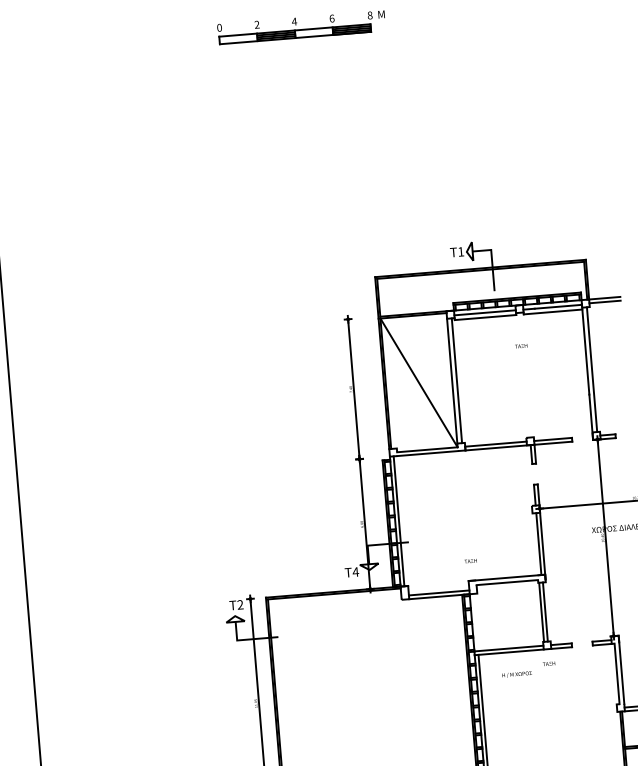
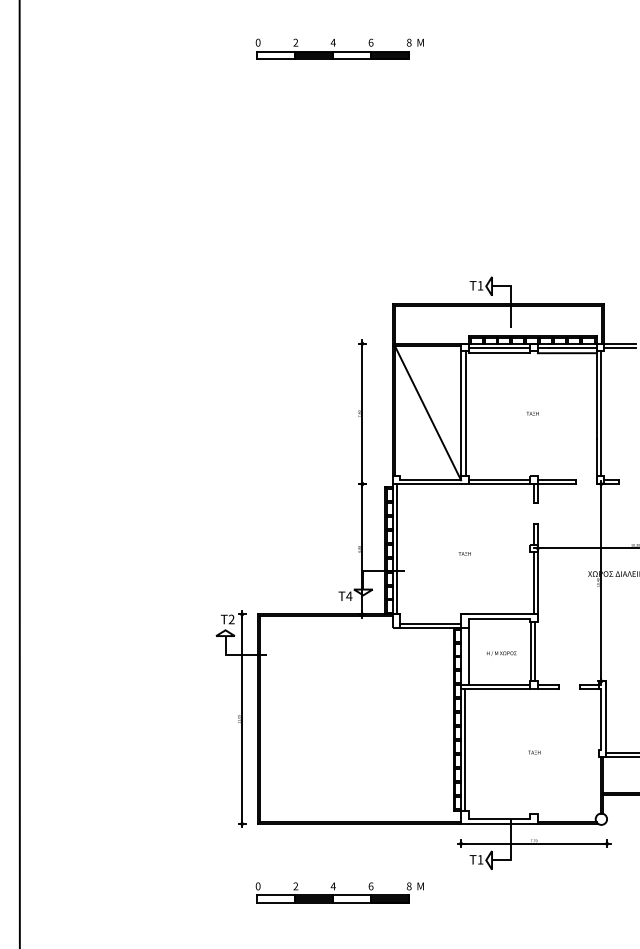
text: (520, 346) -> (532, 413), moved
text: (470, 560) -> (464, 553), moved
line: (479, 622) -> (468, 656), added
text: (549, 663) -> (534, 752), moved
text: (516, 674) -> (501, 653), moved

